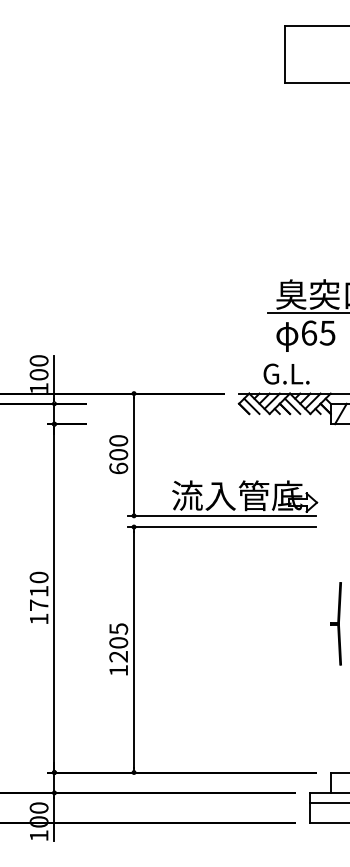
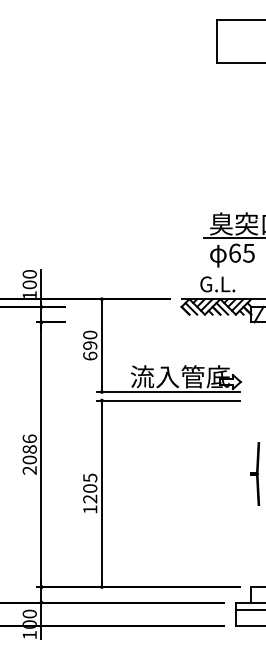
text: (119, 454) -> (90, 345), 600 -> 690
text: (38, 598) -> (29, 454), 1710 -> 2086

